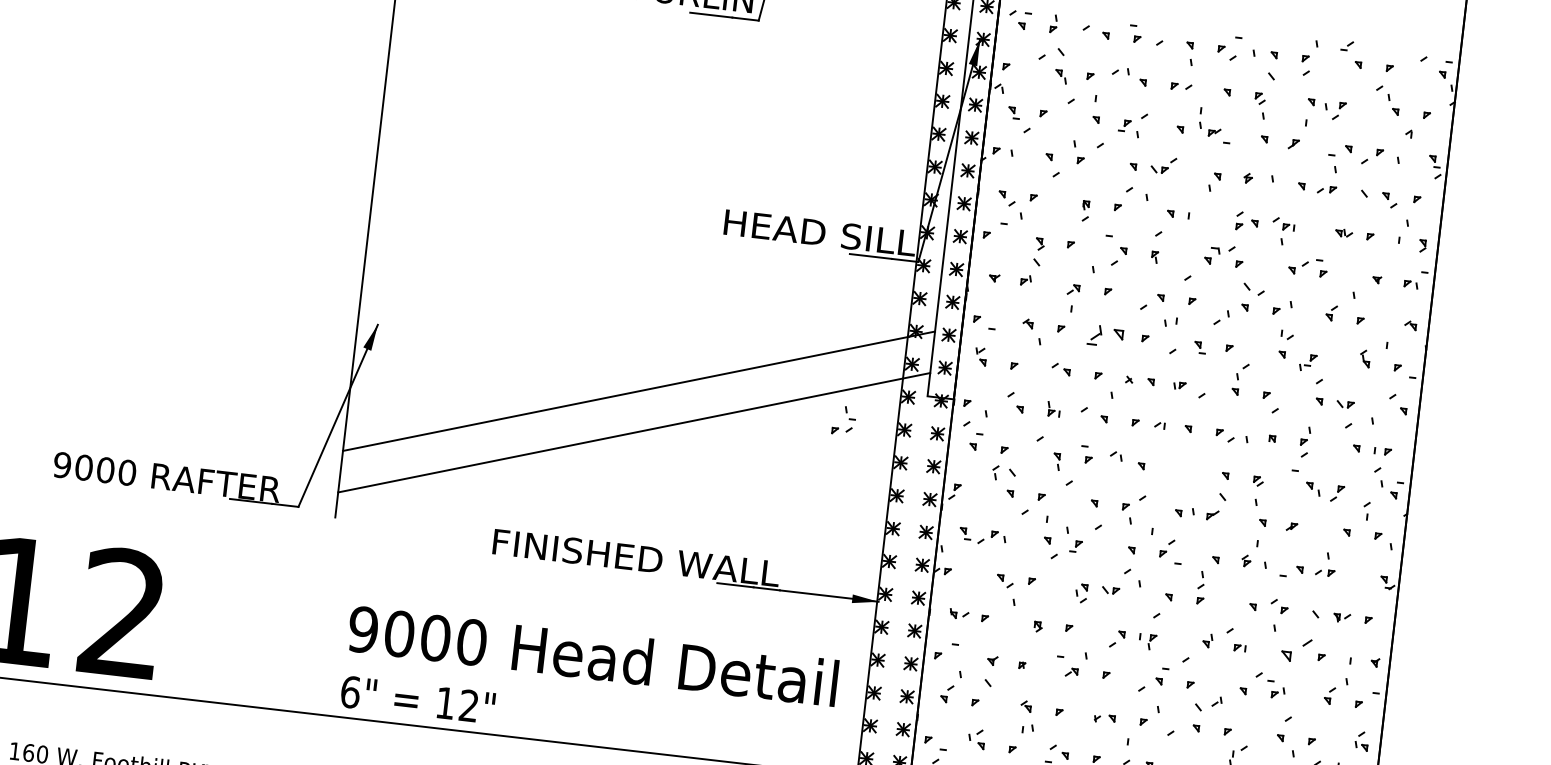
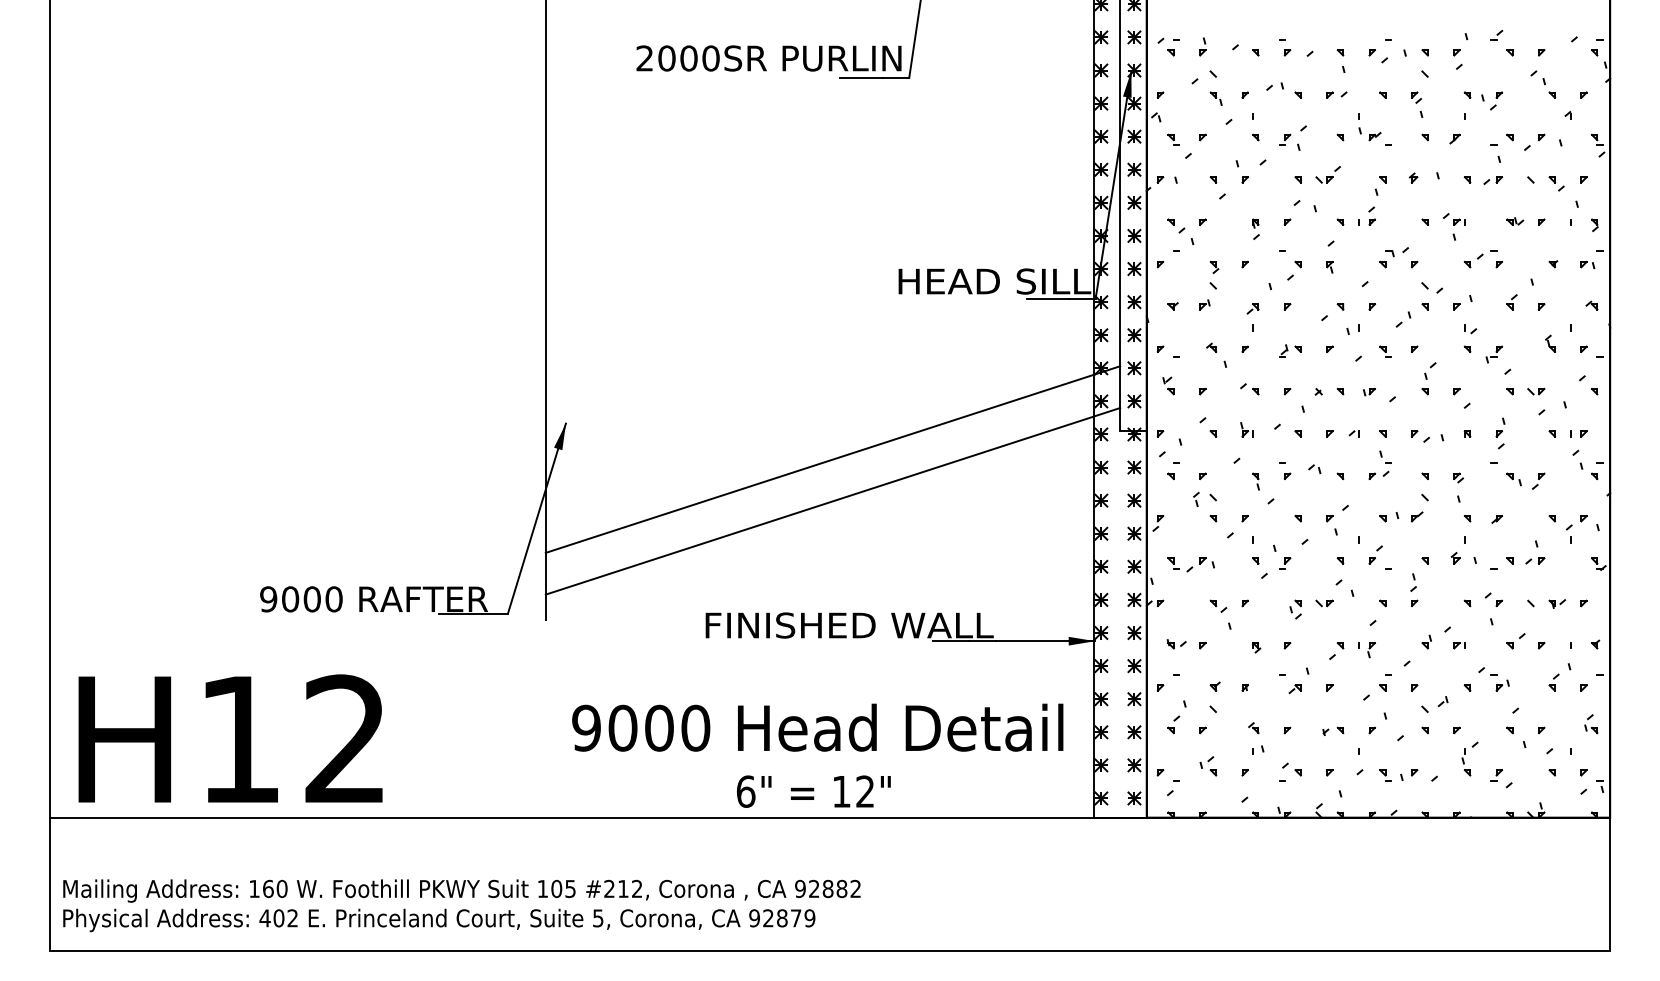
part: (1239, 220) -> (1371, 215), moved
part: (1106, 335) -> (1290, 350), size x0.62
part: (849, 419) -> (1385, 463), moved
part: (1366, 510) -> (1569, 533), moved
part: (1296, 650) -> (1515, 641), size x0.62
text: (417, 699) -> (813, 791), moved

